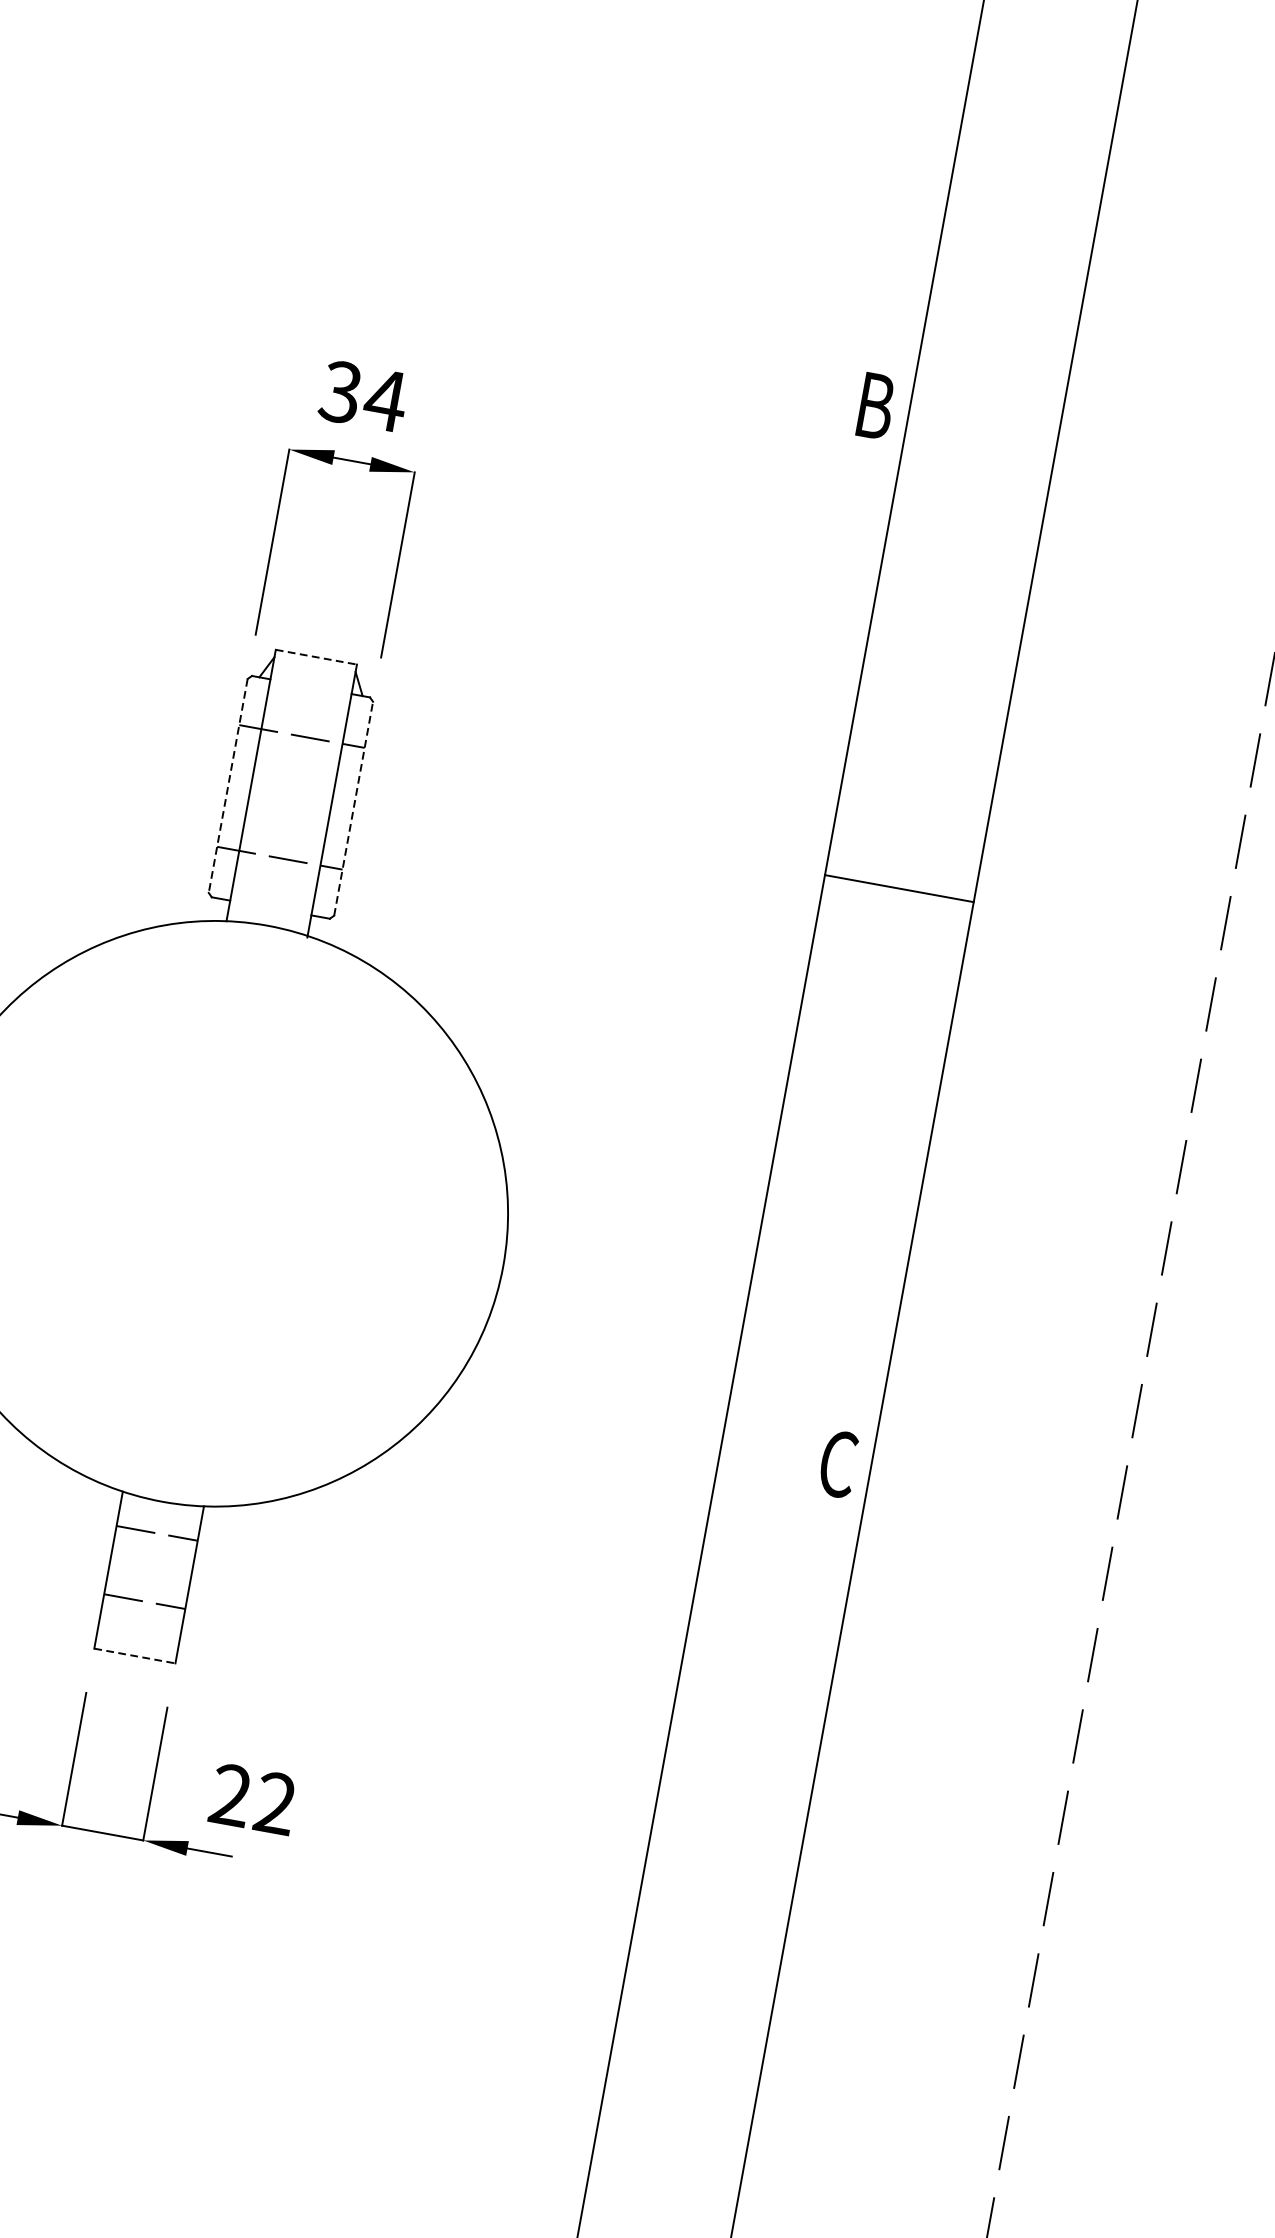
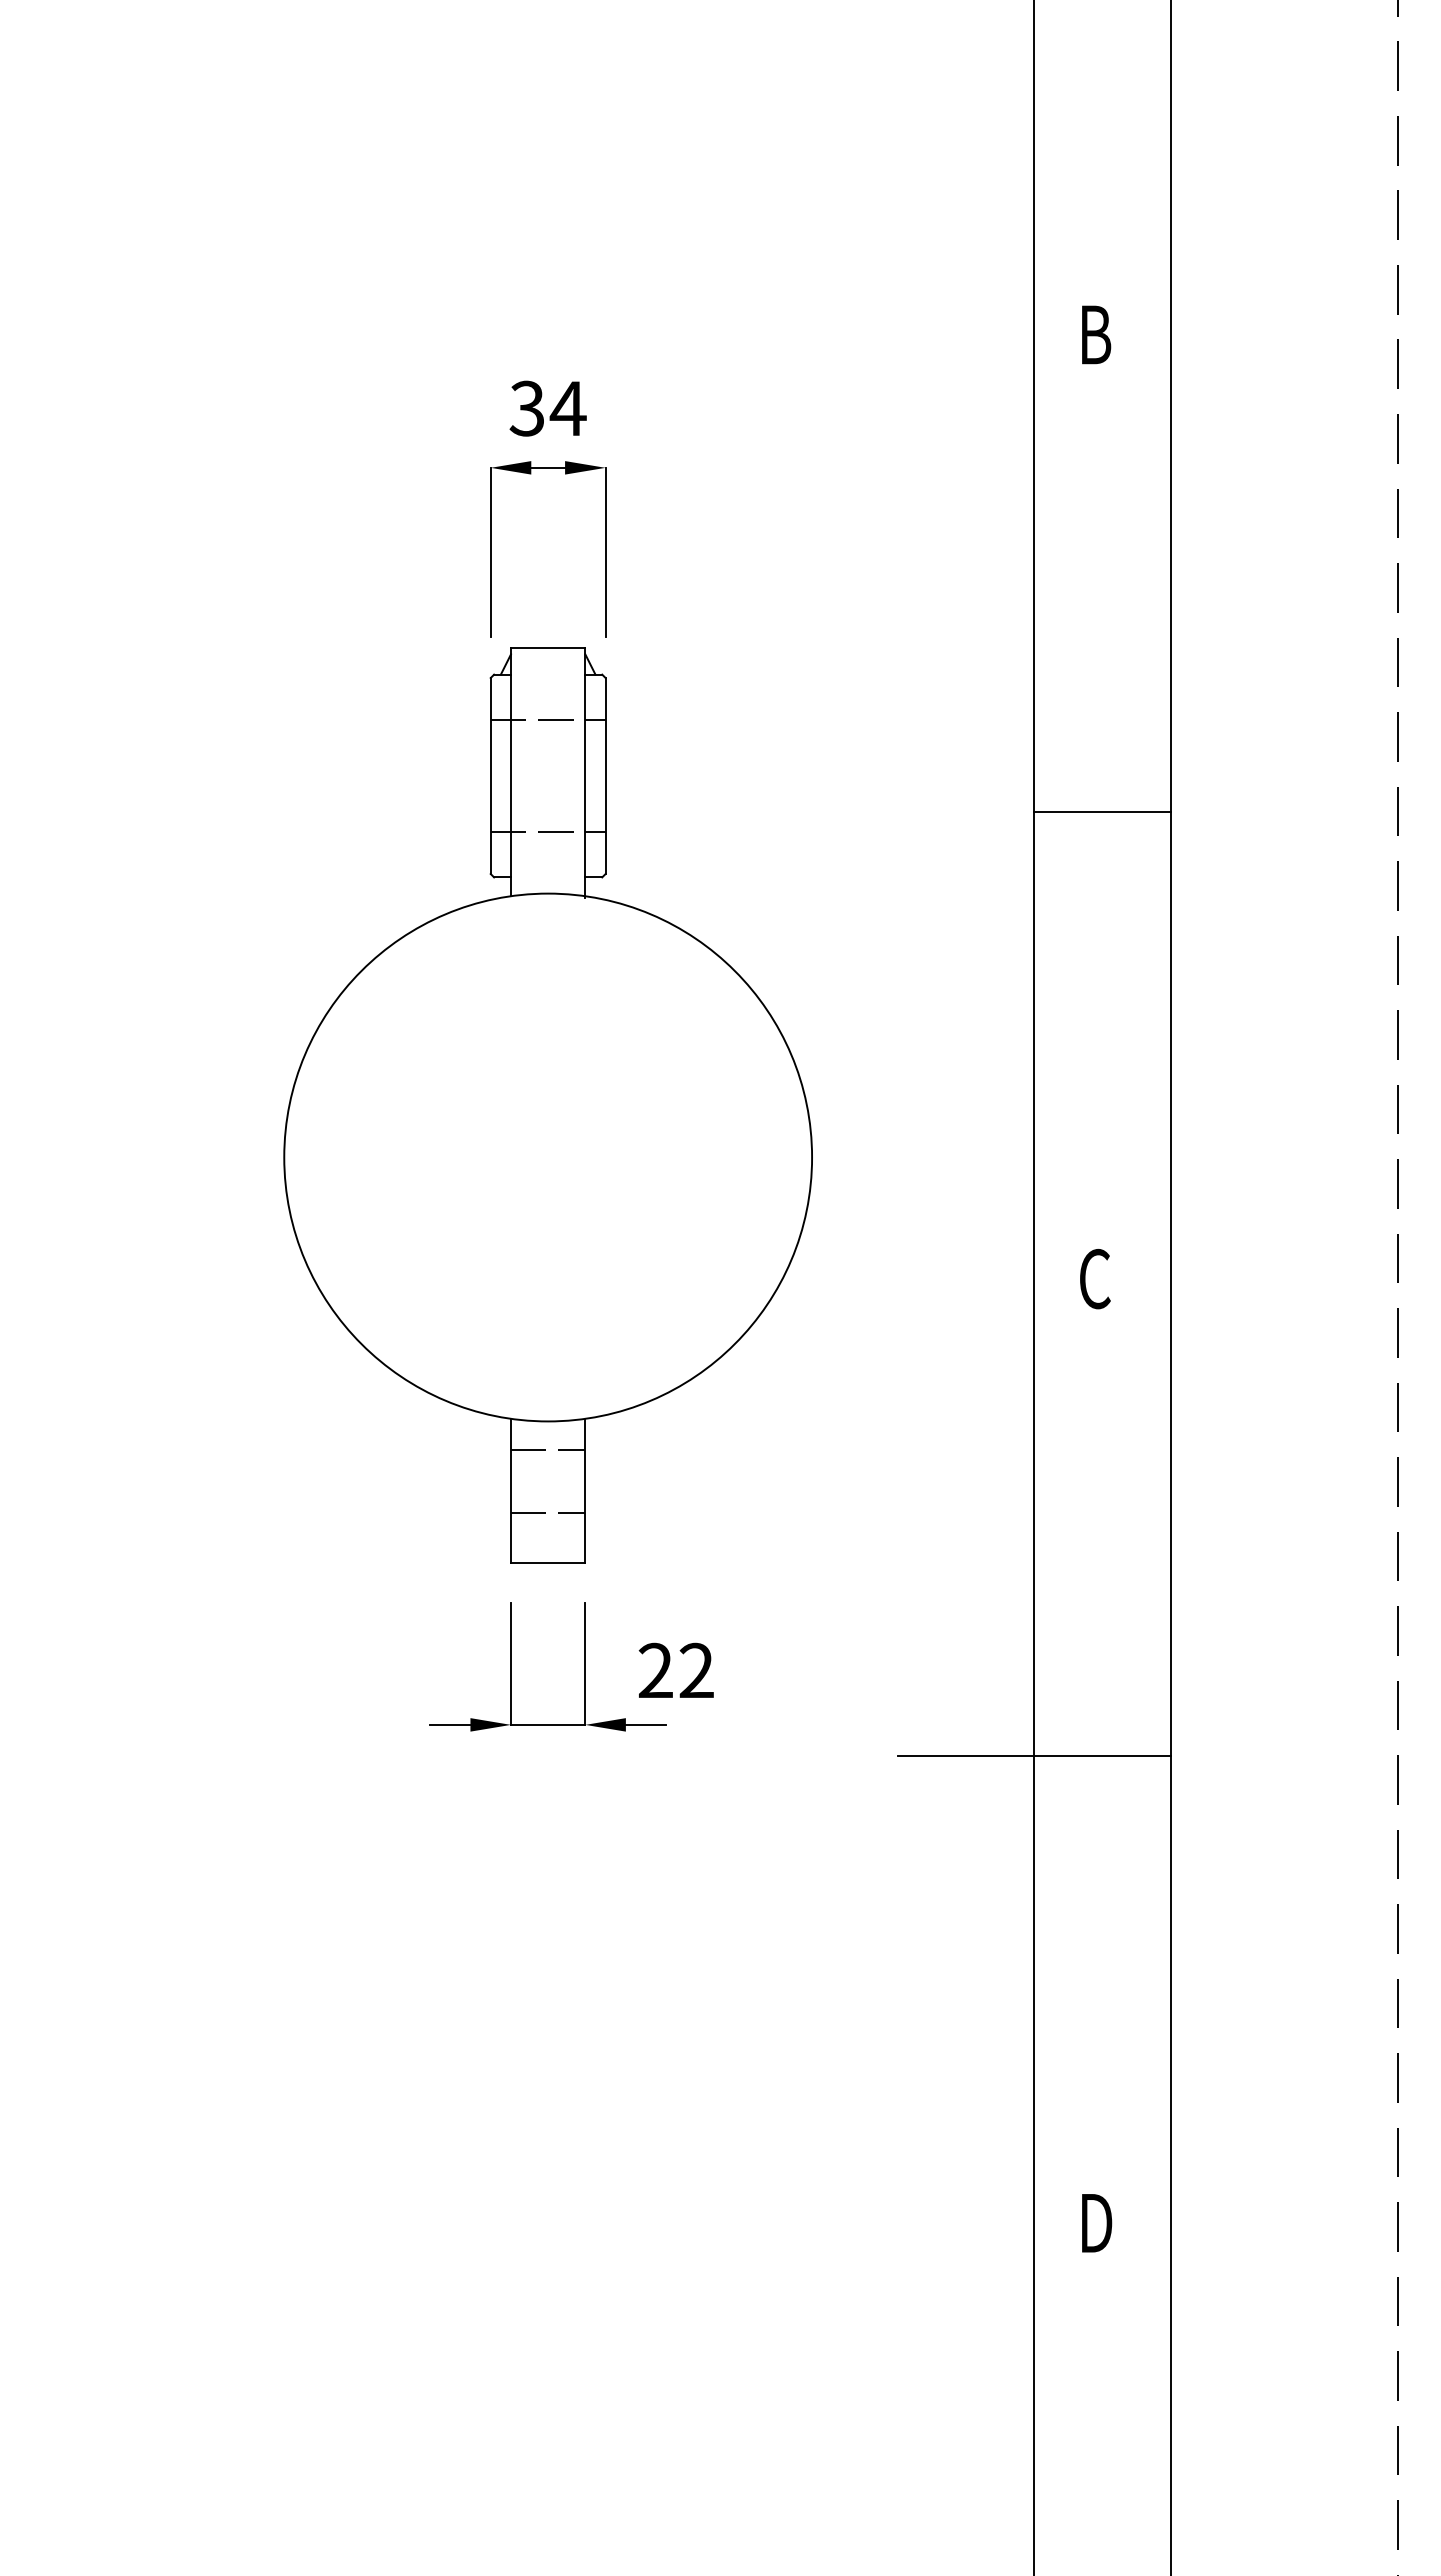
text: (876, 405) -> (1096, 334), moved
line: (316, 657) -> (548, 647), dashed -> solid
line: (227, 786) -> (490, 776), dashed -> solid
line: (353, 809) -> (605, 776), dashed -> solid
line: (899, 888) -> (1102, 811), moved
text: (838, 1464) -> (1095, 1279), moved
line: (135, 1655) -> (548, 1562), dashed -> solid
line: (627, 1964) -> (1034, 1756), added

